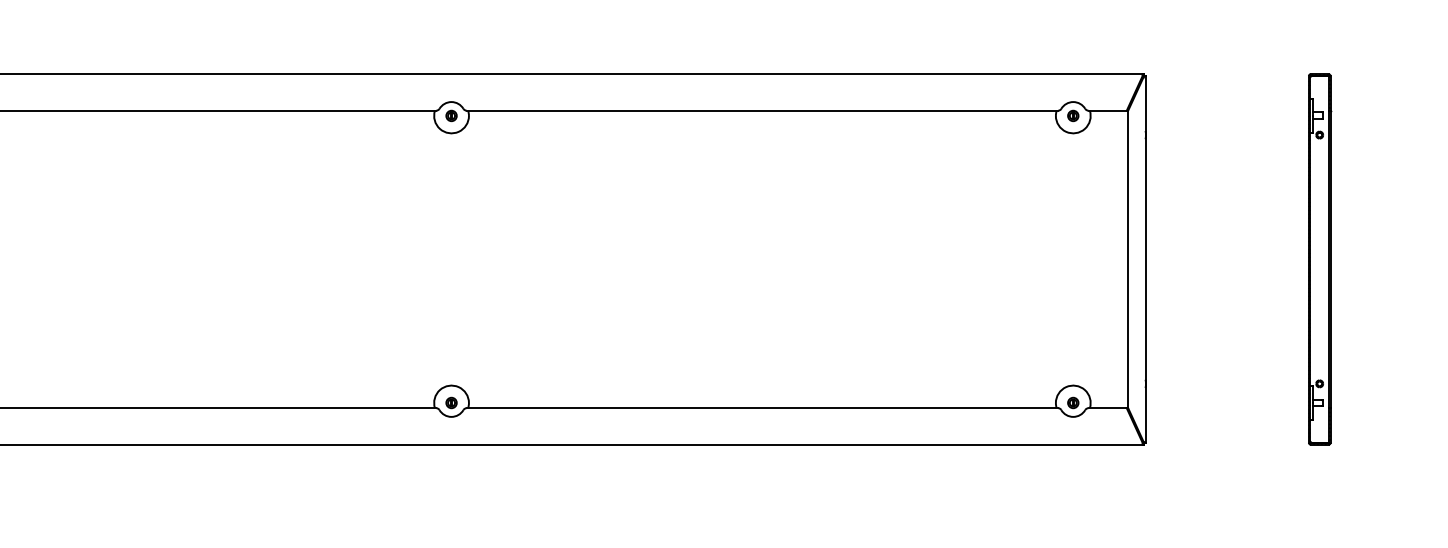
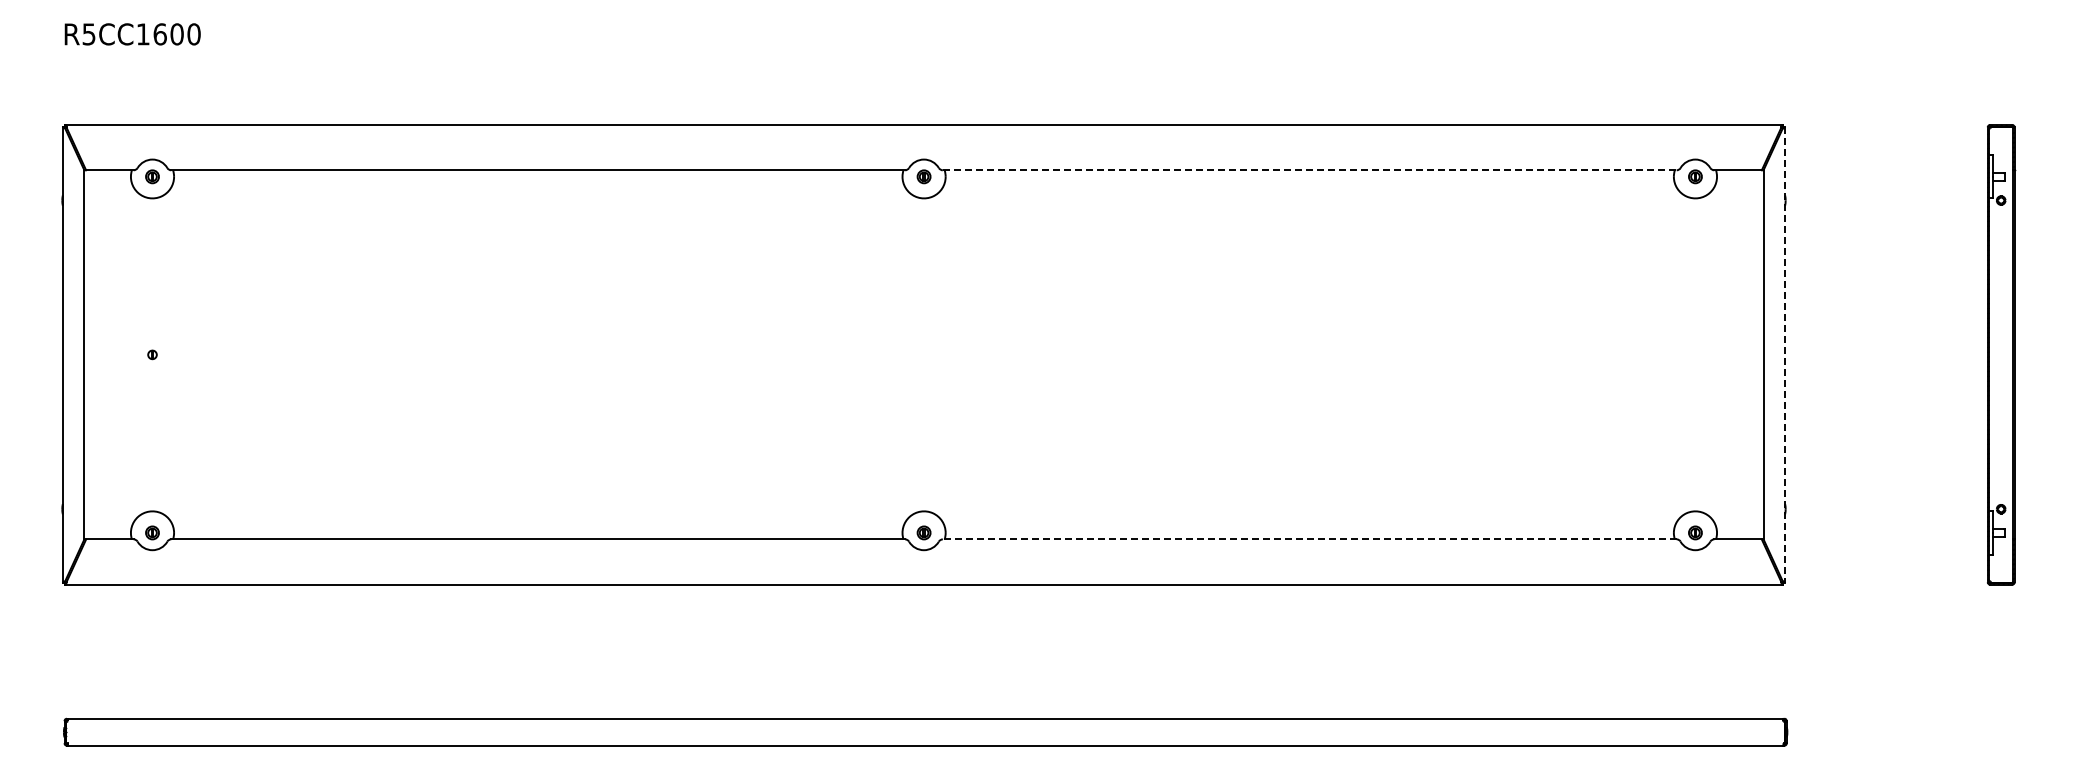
line: (762, 110) -> (1309, 170), solid -> dashed
line: (1145, 259) -> (1785, 355), solid -> dashed
line: (762, 408) -> (1309, 539), solid -> dashed

